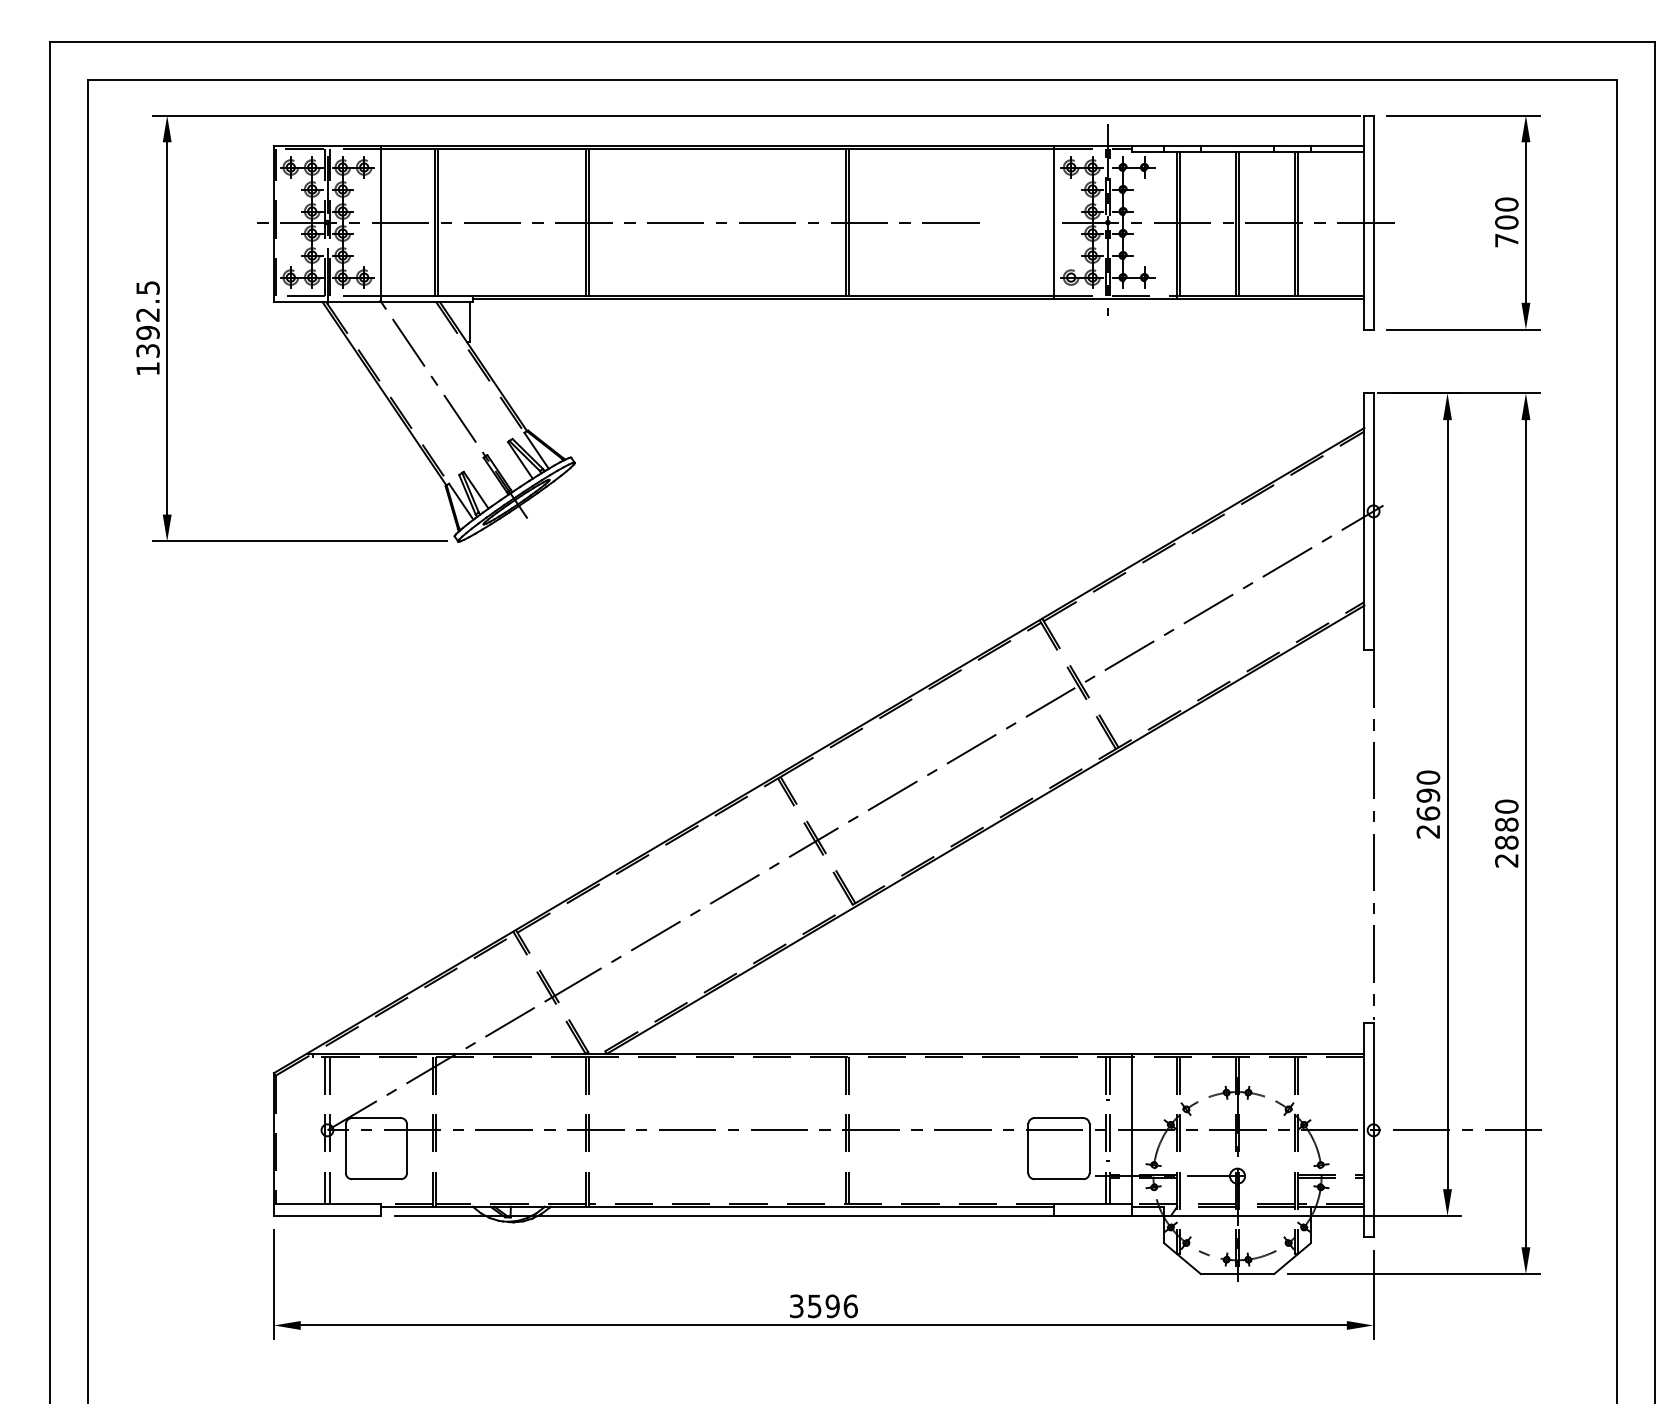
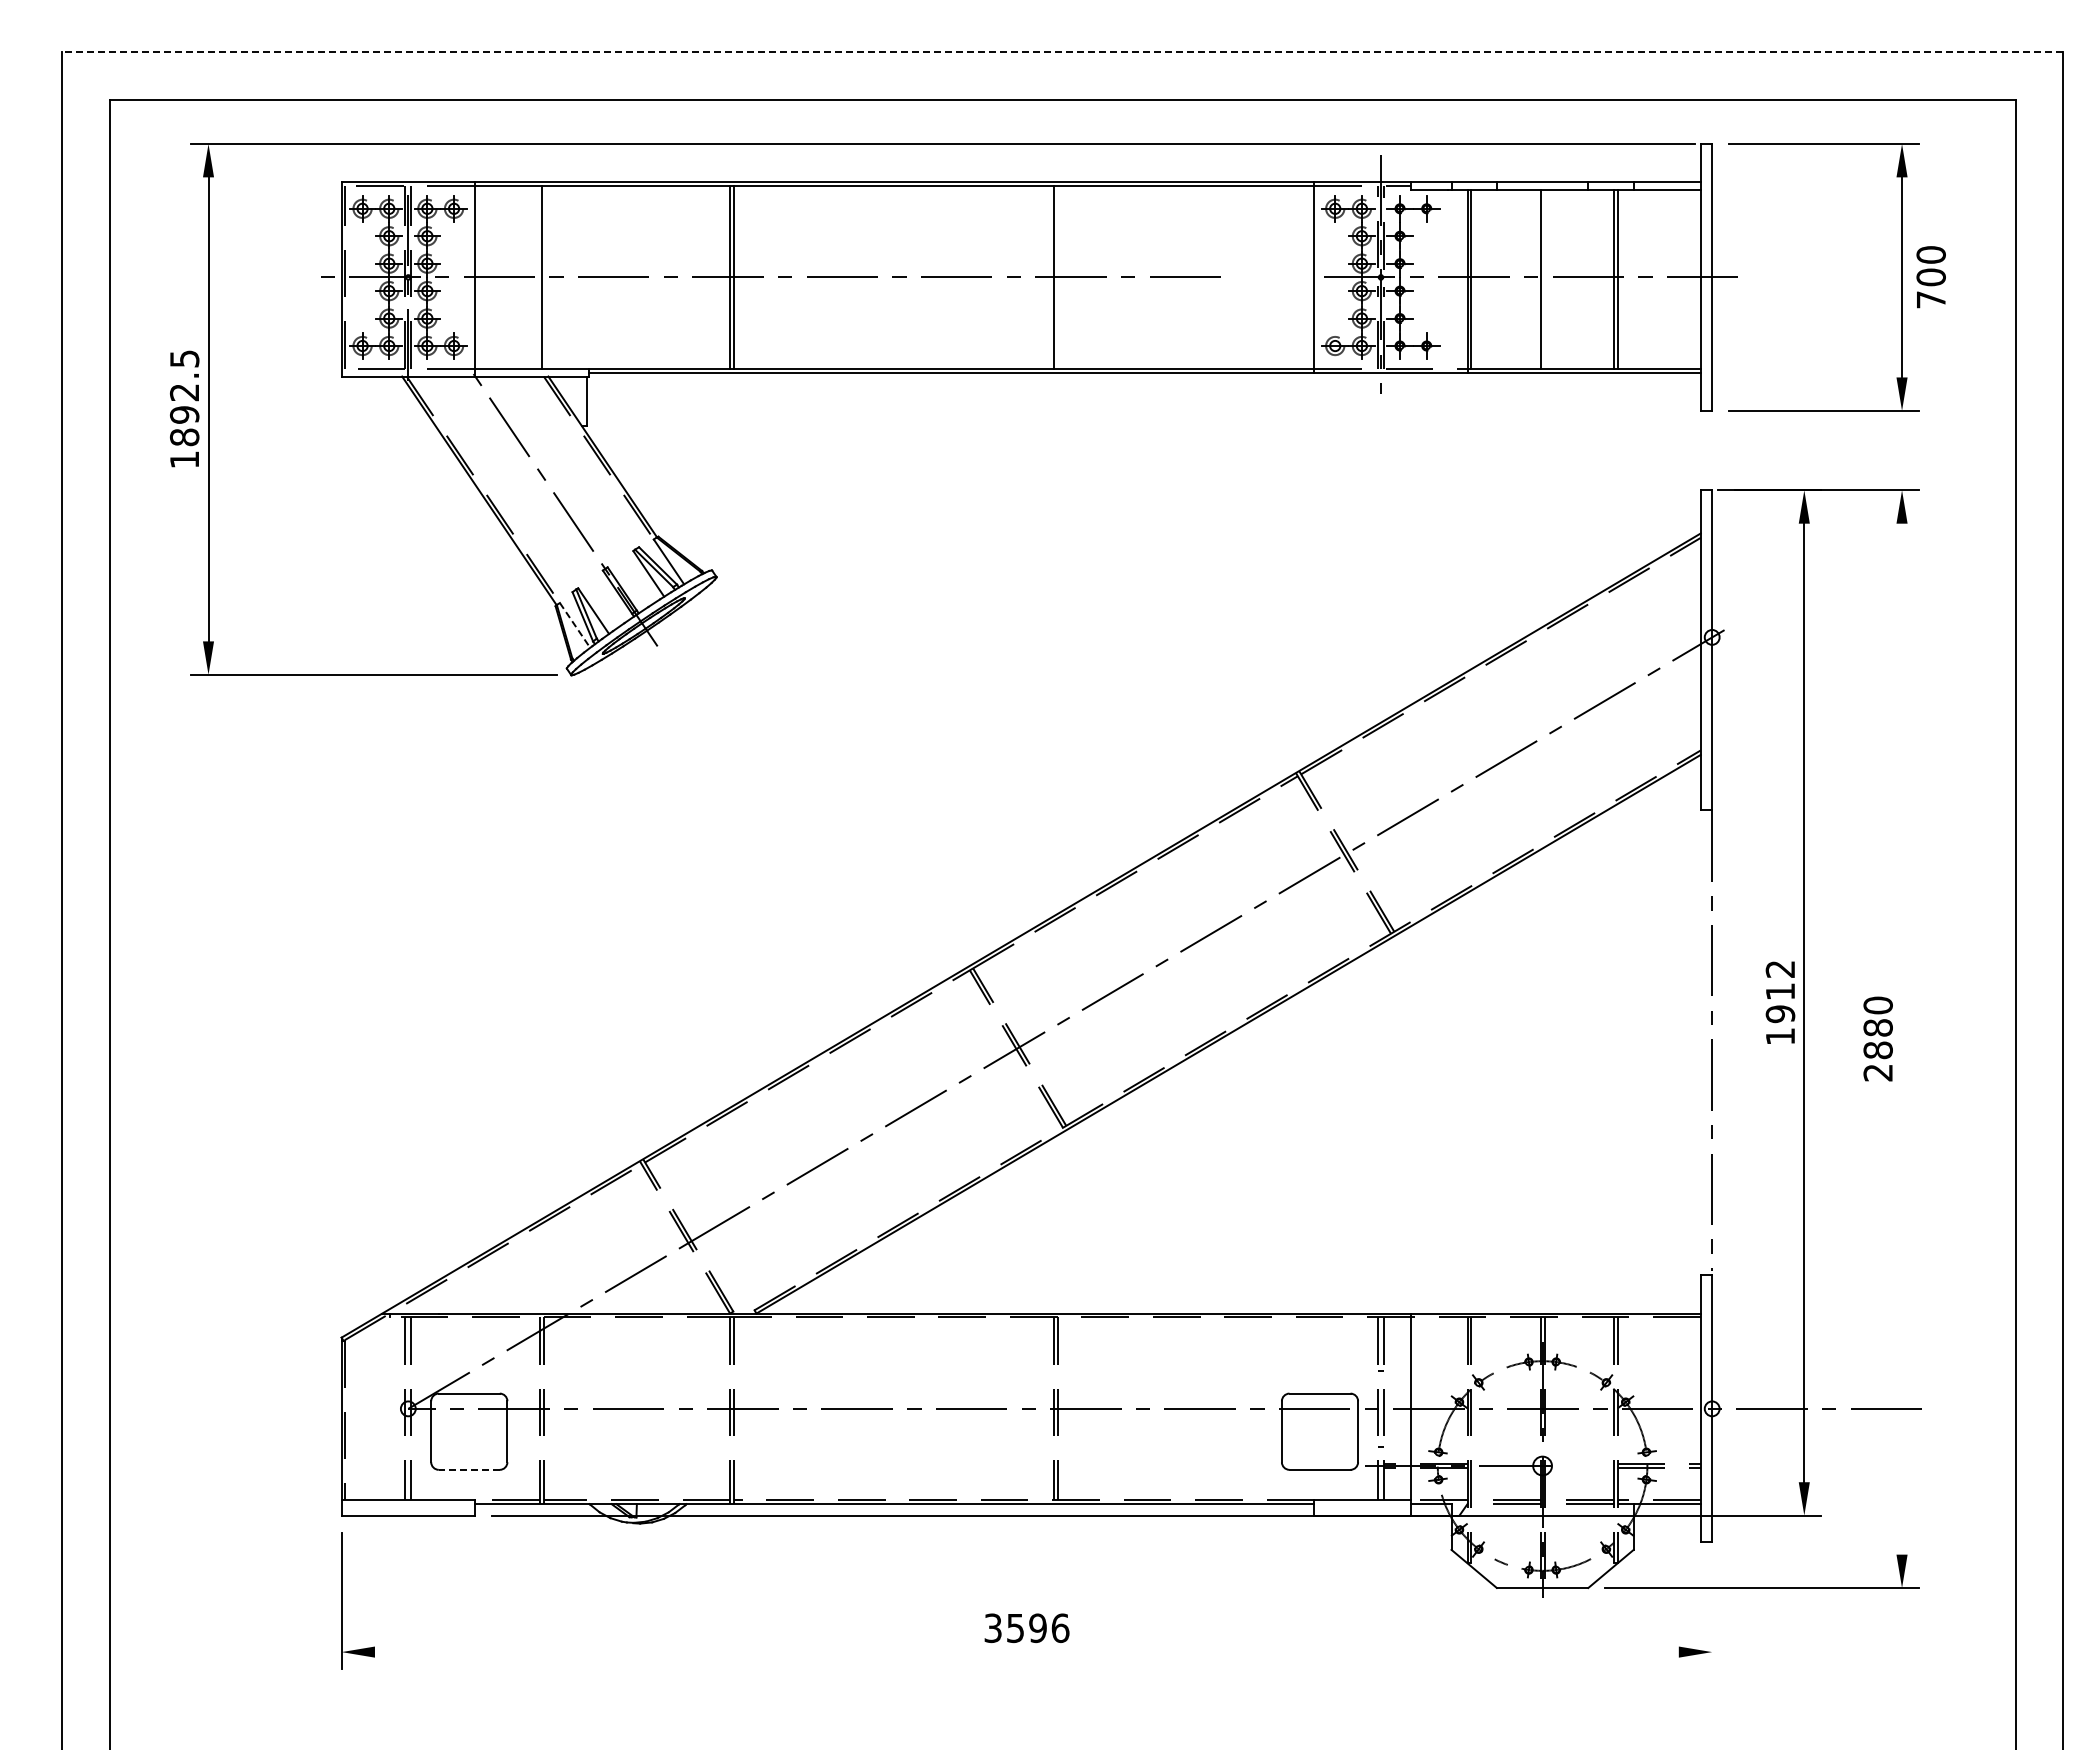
line: (852, 42) -> (1062, 52), solid -> dashed
line: (437, 221) -> (545, 276), removed
line: (849, 221) -> (1058, 276), removed
text: (1506, 222) -> (1930, 277), moved
line: (1239, 223) -> (1544, 278), removed
text: (147, 350) -> (184, 437), 1392.5 -> 1892.5
line: (461, 501) -> (575, 625), solid -> dashed
text: (1428, 804) -> (1780, 1002), 2690 -> 1912
line: (1526, 833) -> (1902, 1038), removed
line: (375, 1178) -> (468, 1469), solid -> dashed
line: (1373, 1295) -> (1712, 1614), removed
line: (823, 1325) -> (1026, 1652), removed

